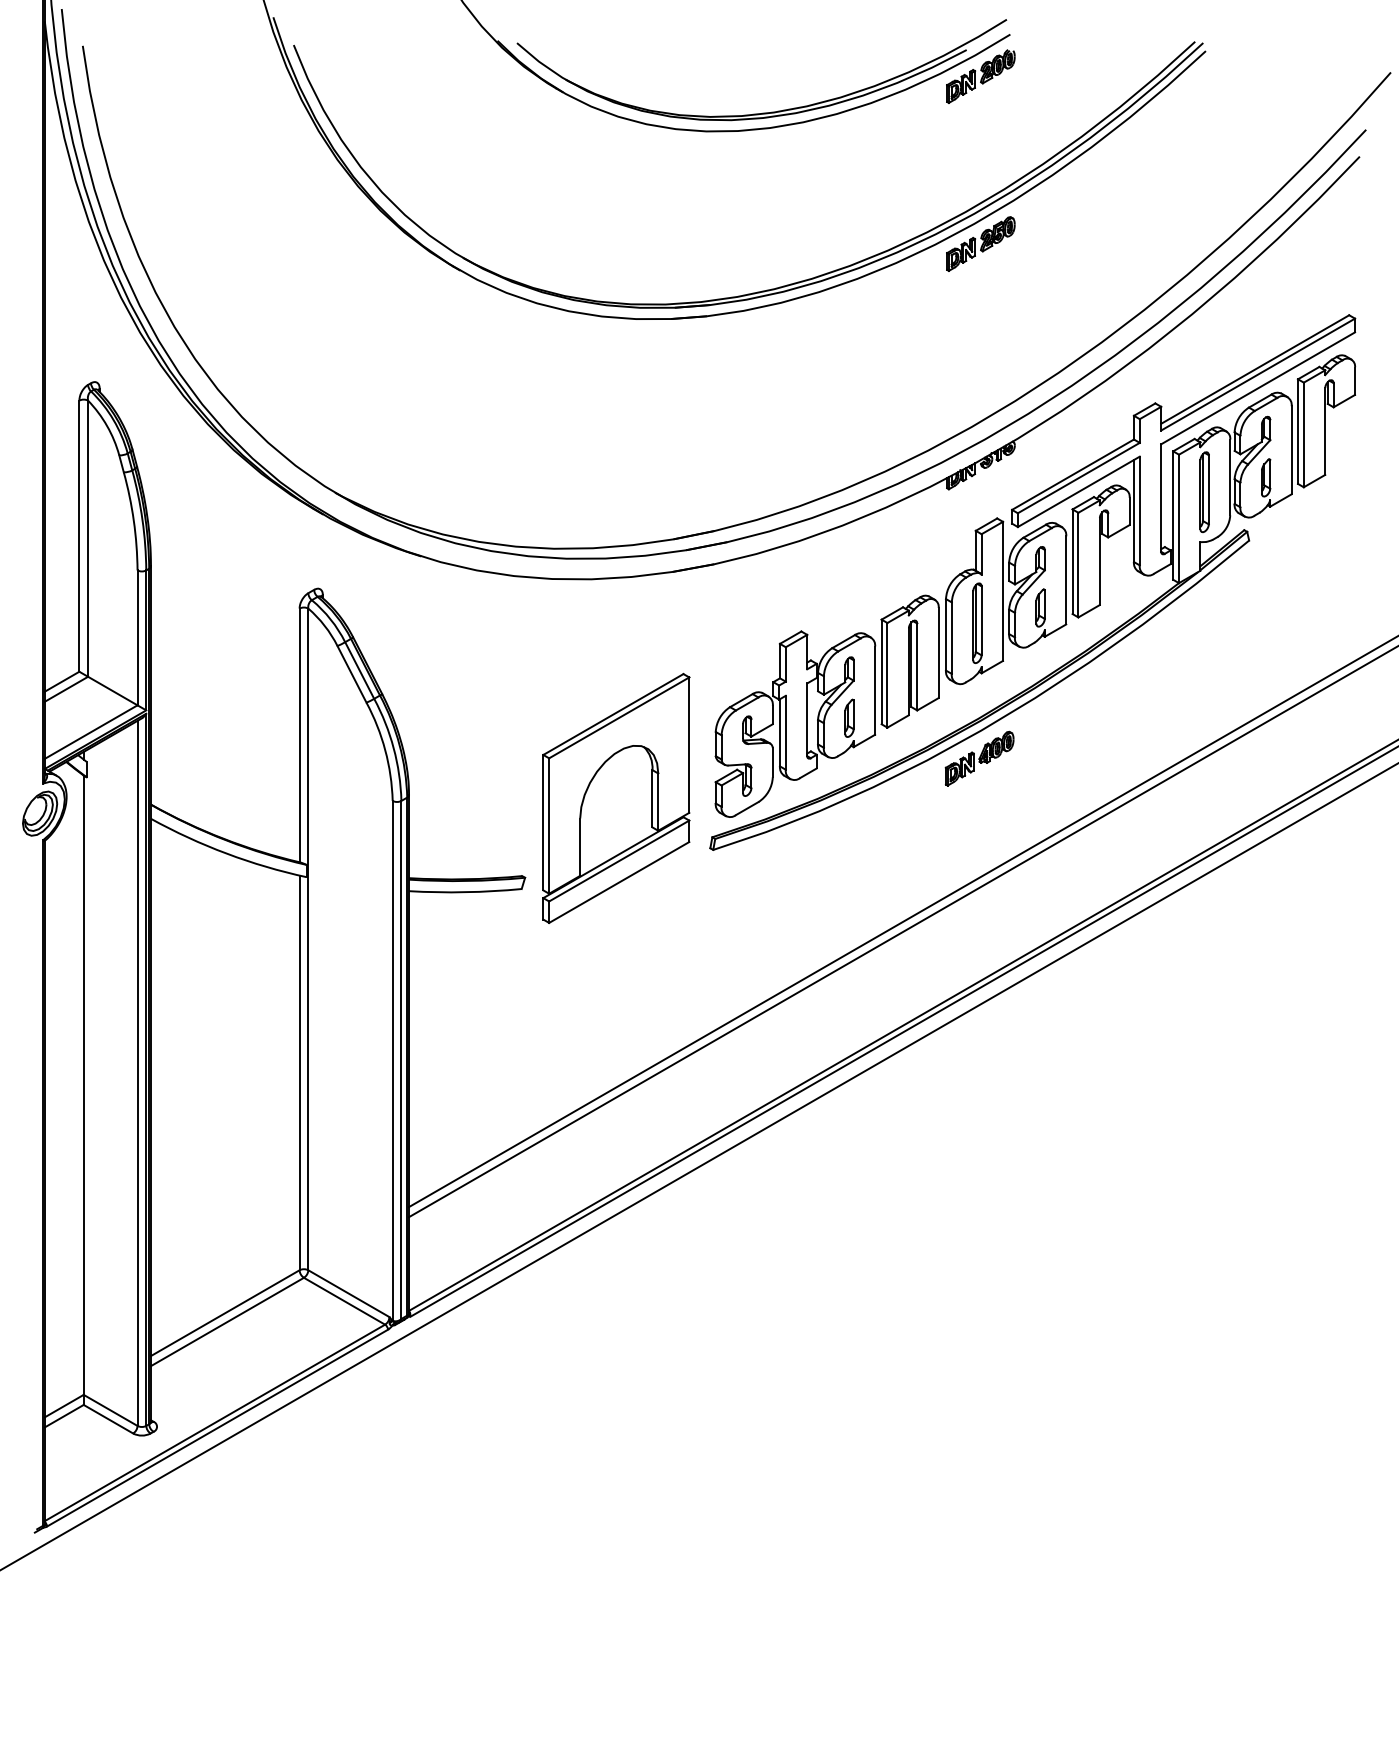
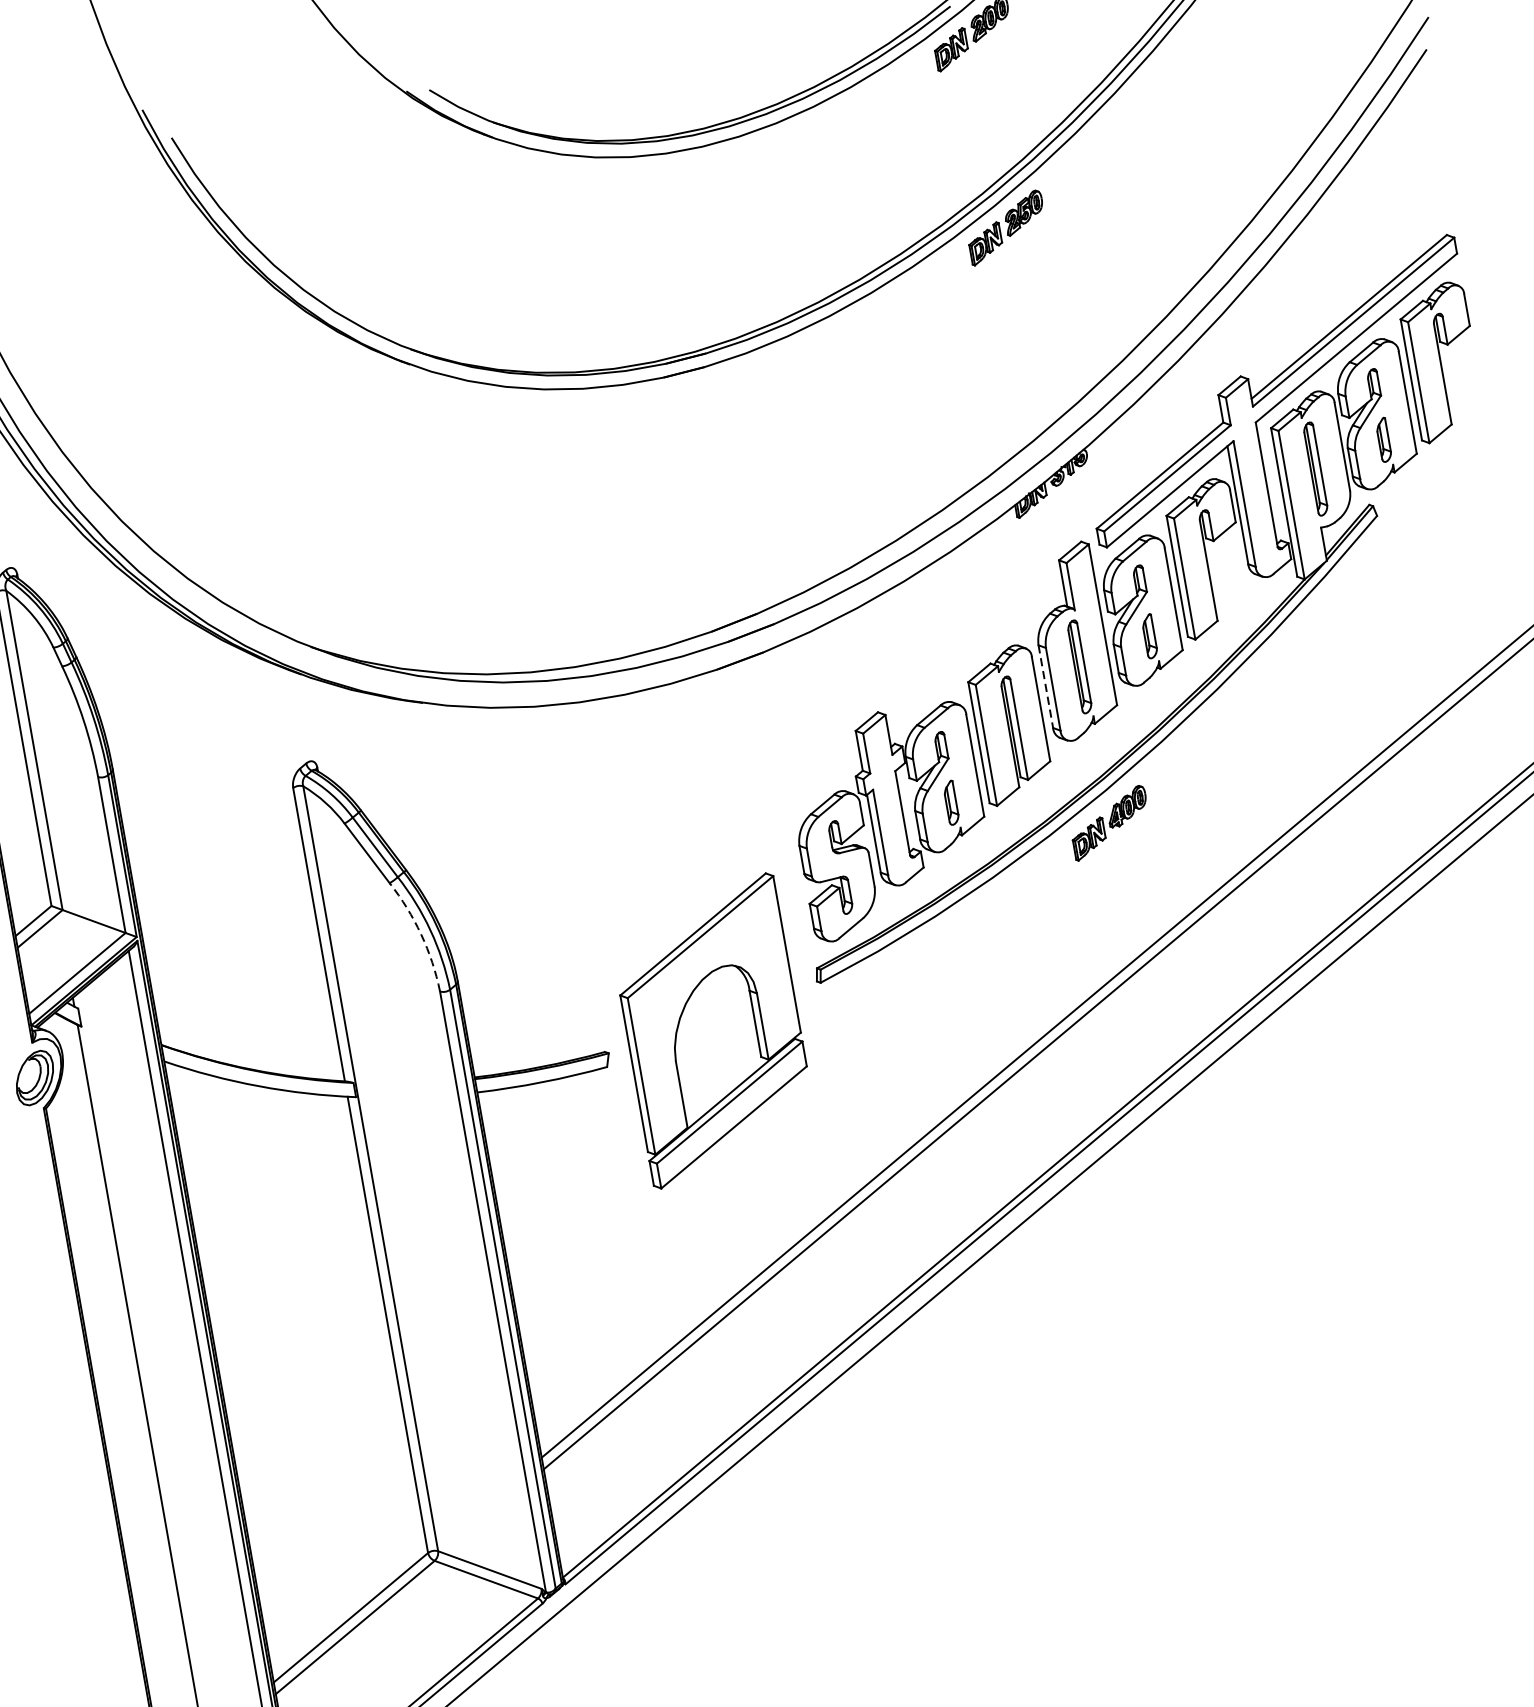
line: (946, 634) -> (1046, 686), solid -> dashed
arc: (385, 750) -> (421, 934), solid -> dashed
part: (616, 797) -> (713, 1029), moved

